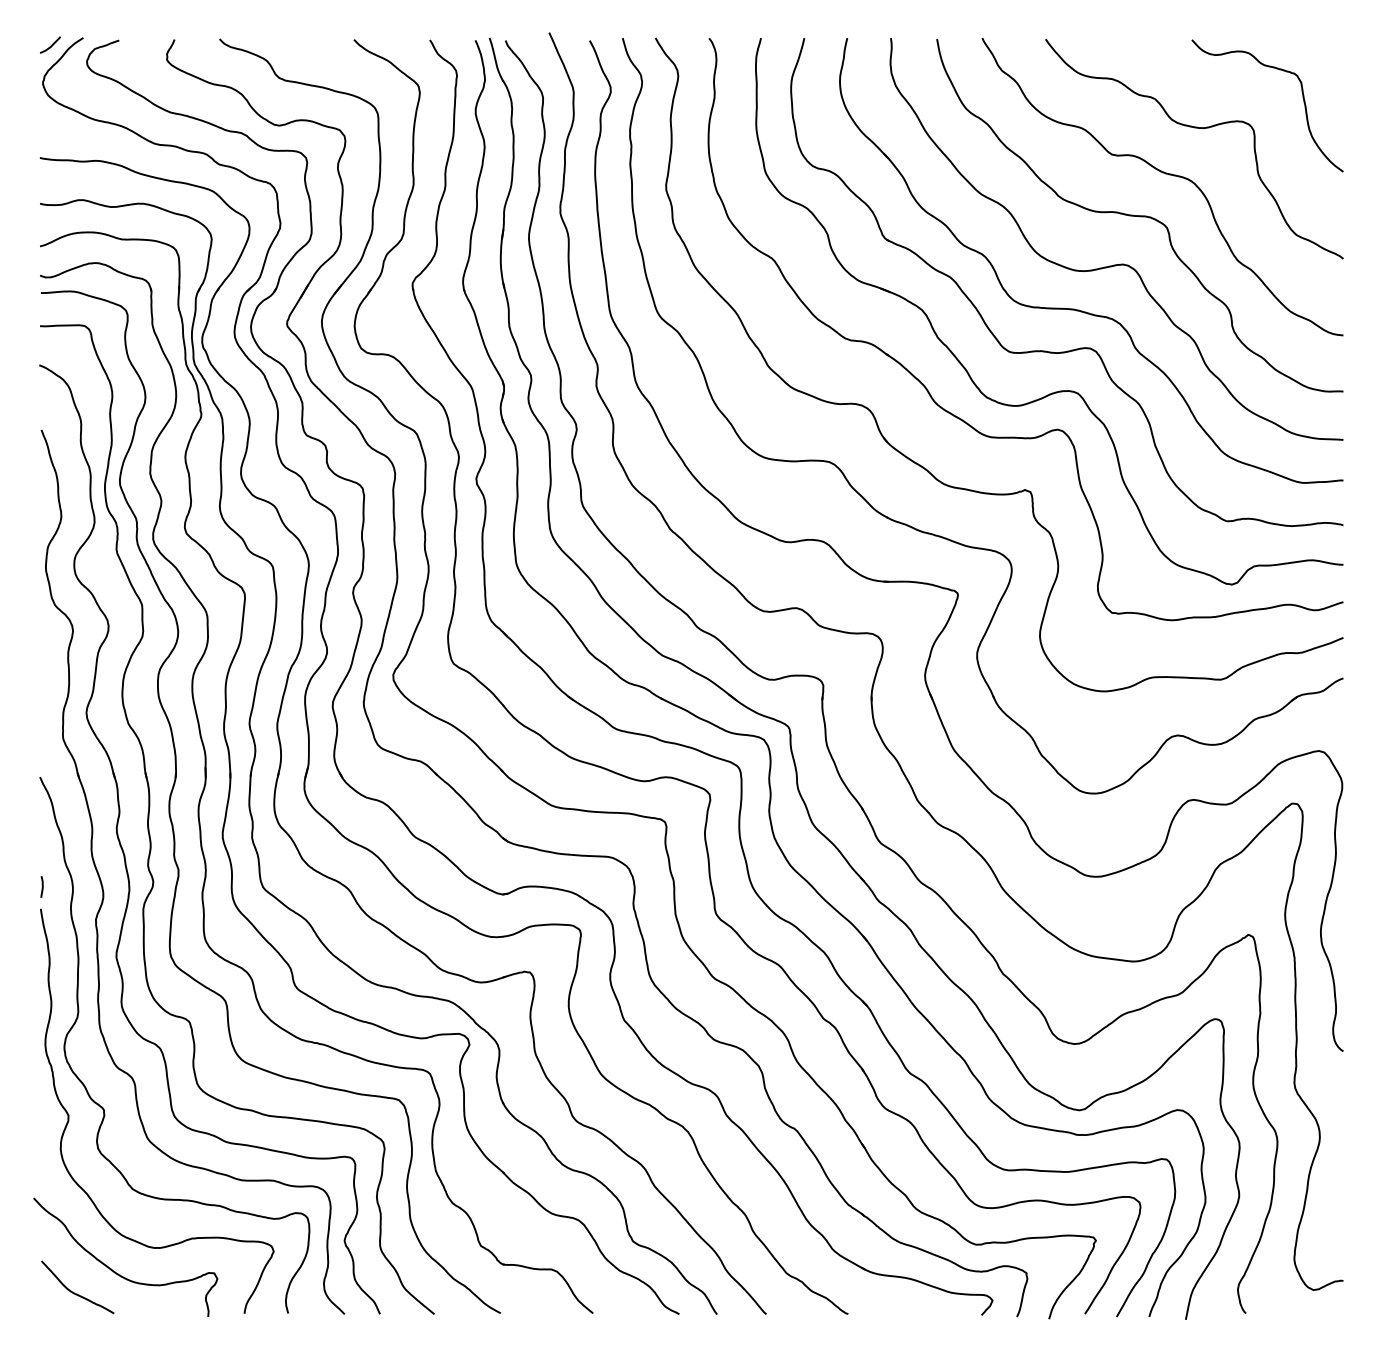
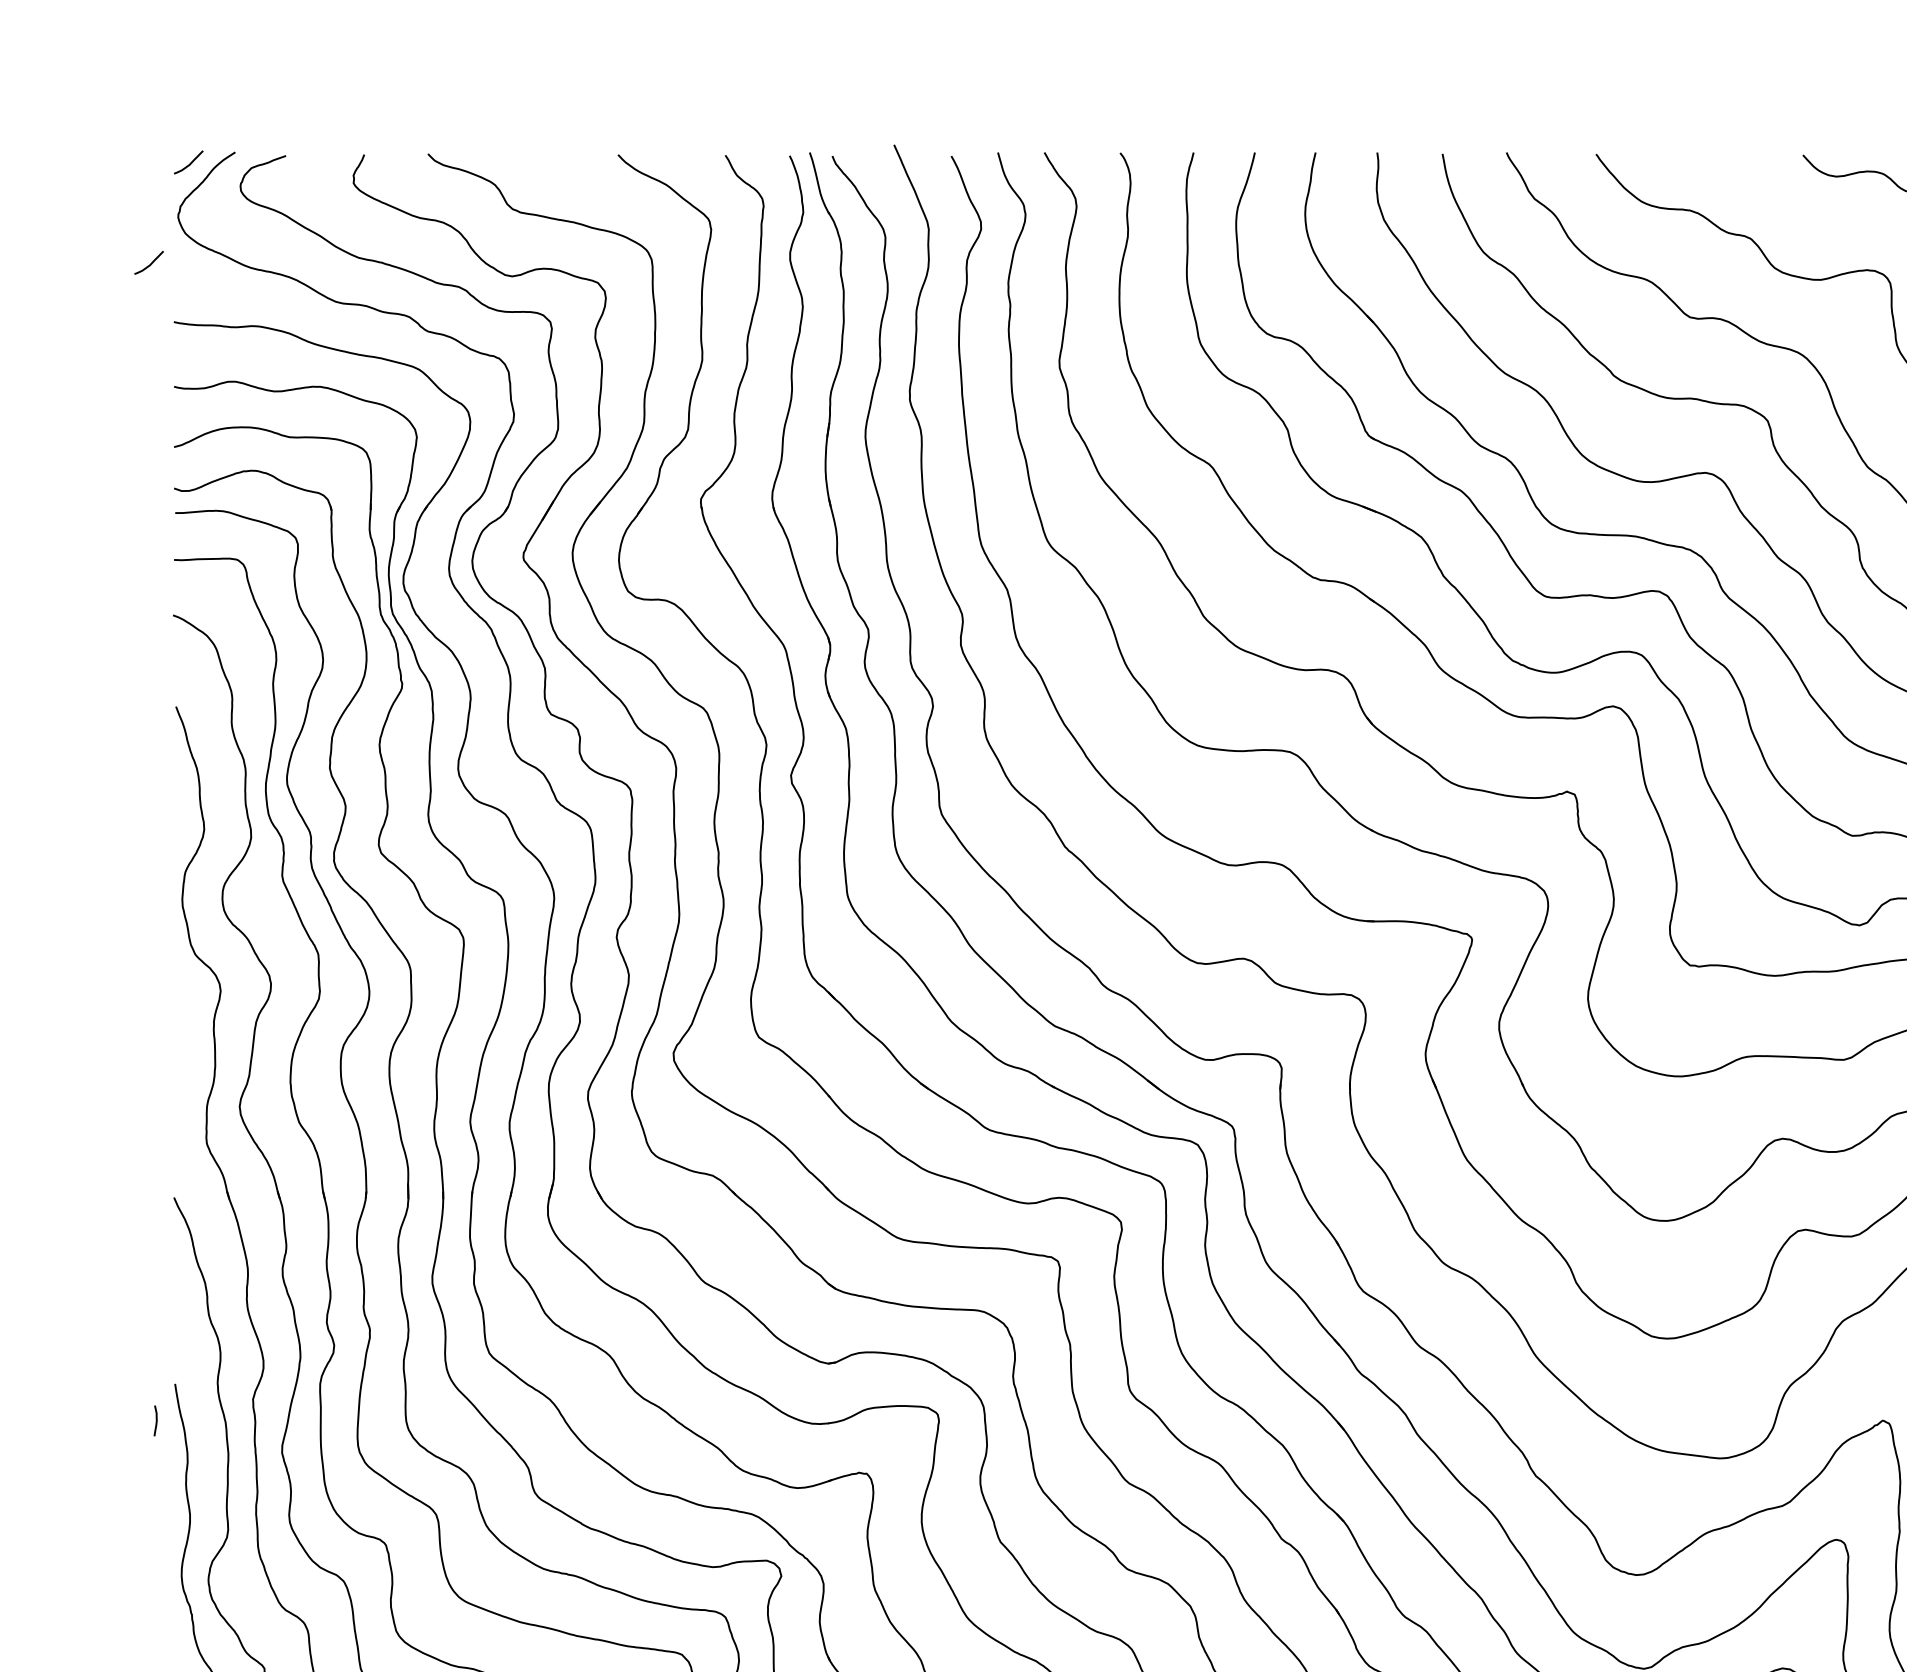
curve: (22, 116) -> (149, 263), added
line: (41, 885) -> (154, 1418), moved

